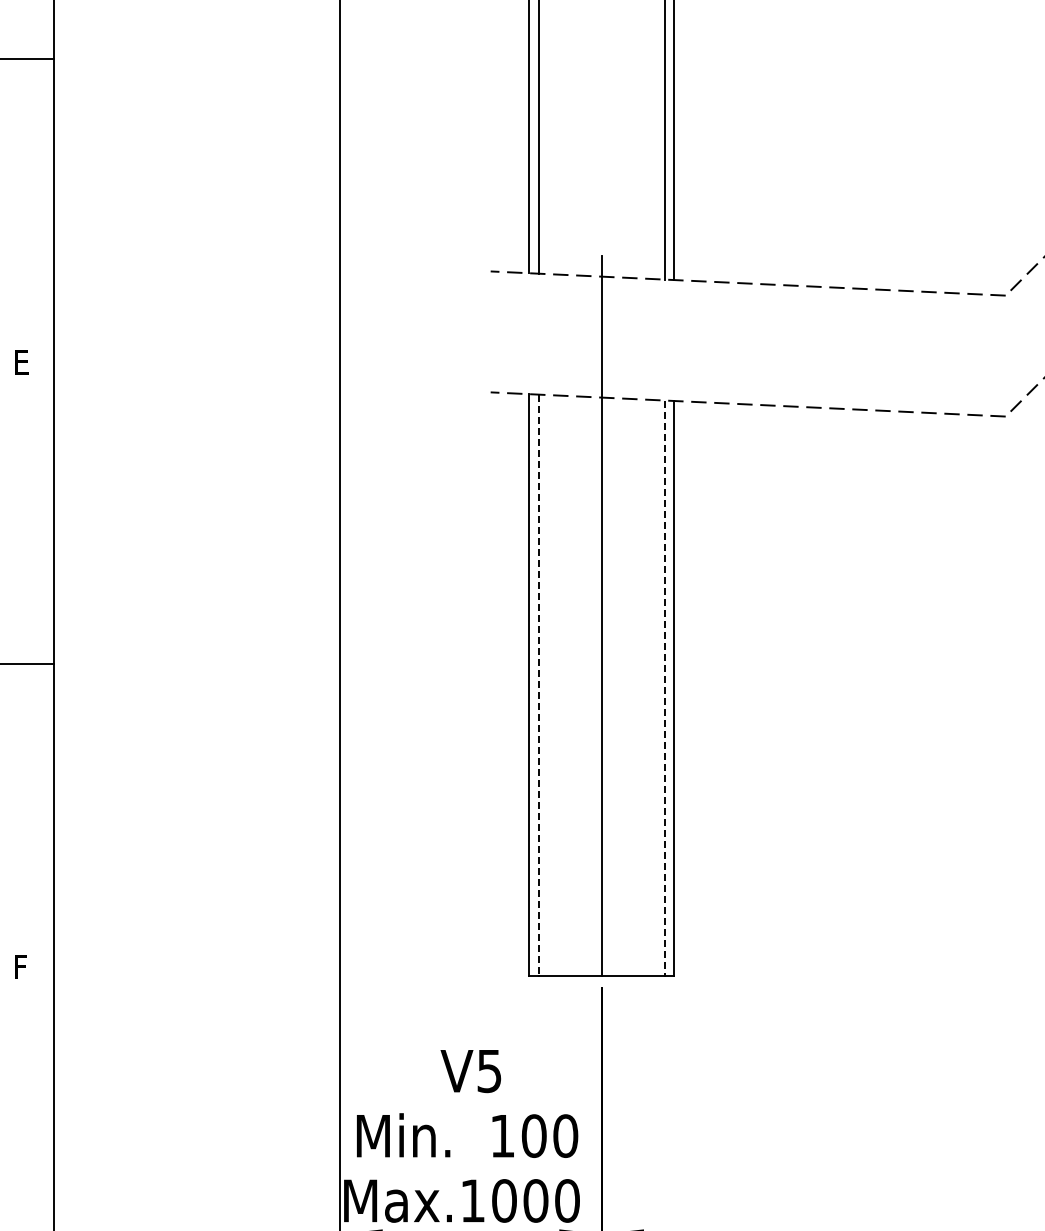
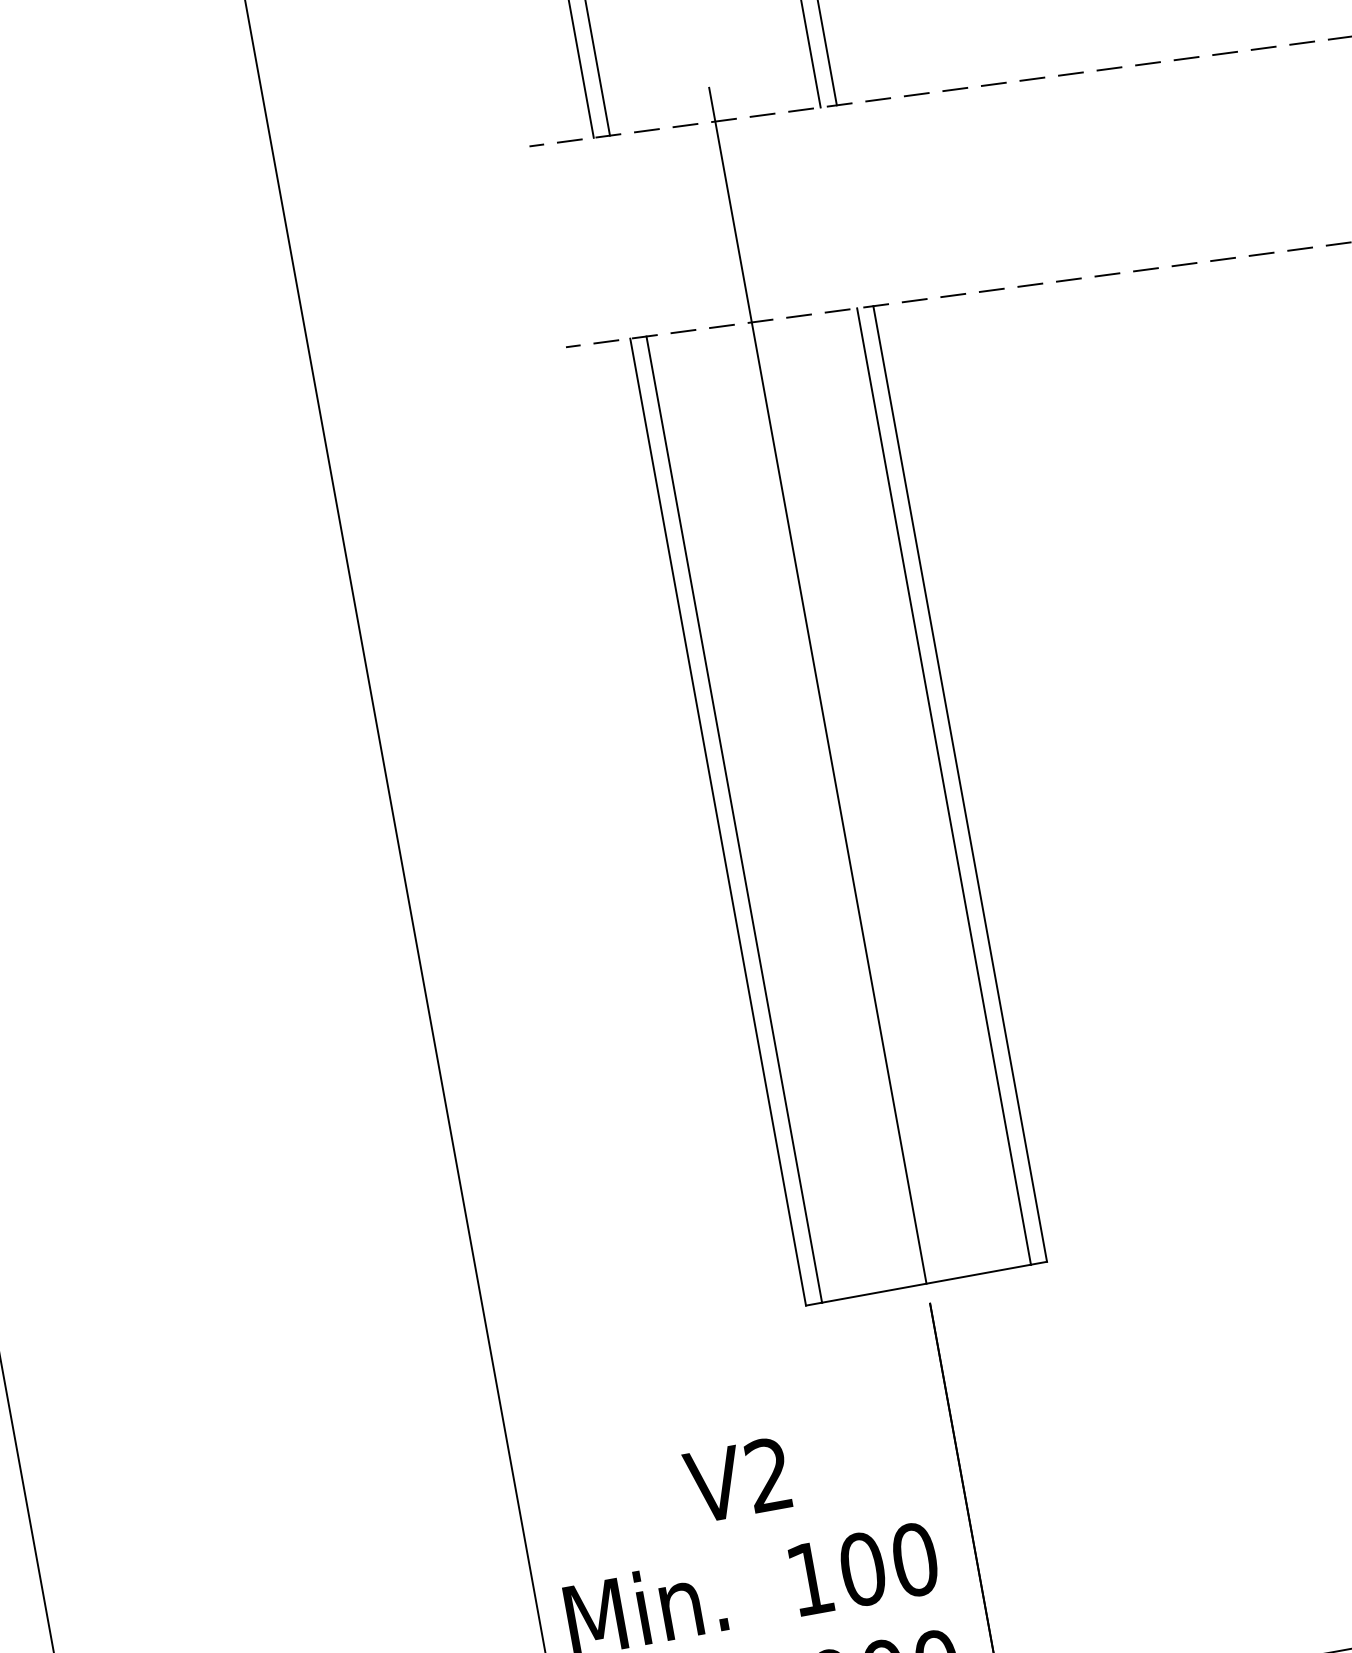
line: (538, 685) -> (733, 819), dashed -> solid
line: (664, 688) -> (944, 786), dashed -> solid
text: (489, 1071) -> (768, 1475), V5 -> V2

